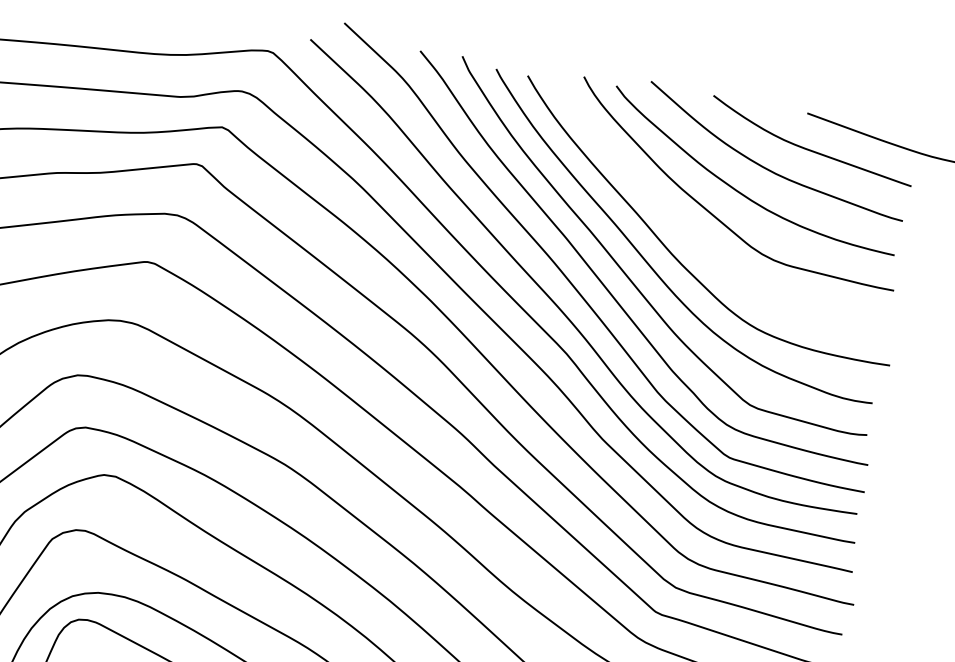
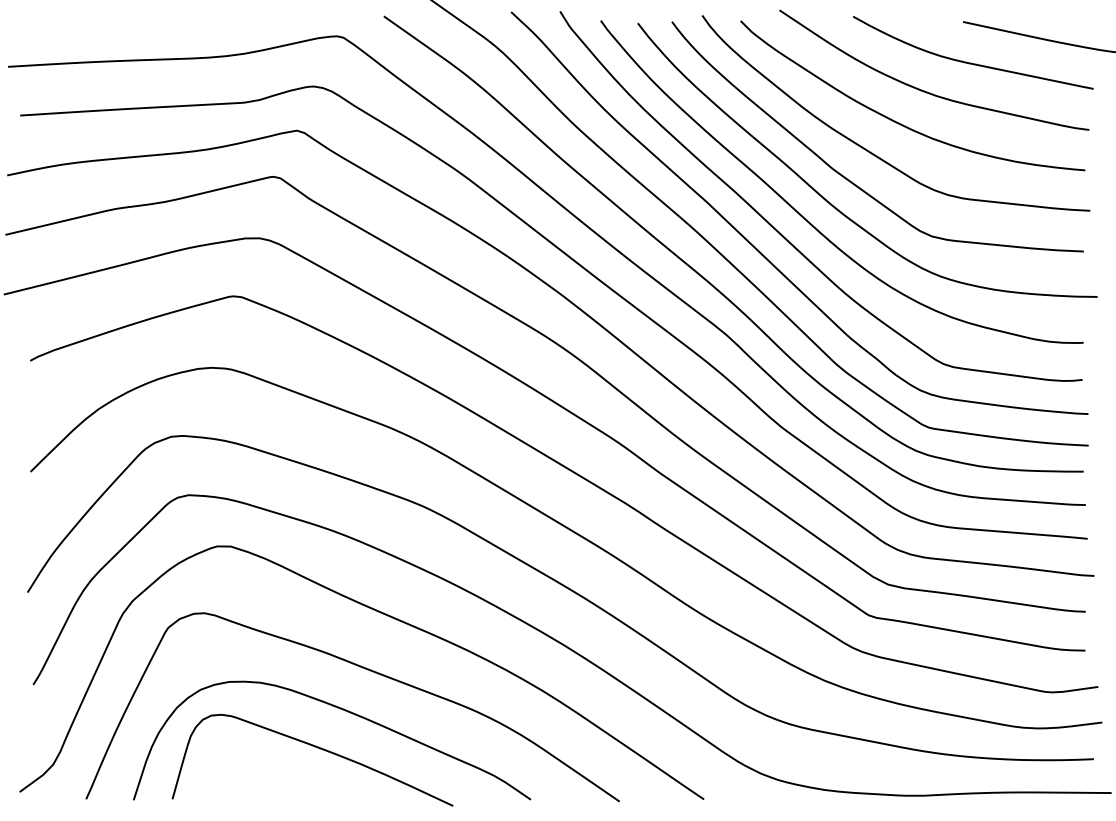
curve: (690, 235) -> (849, 179), added

